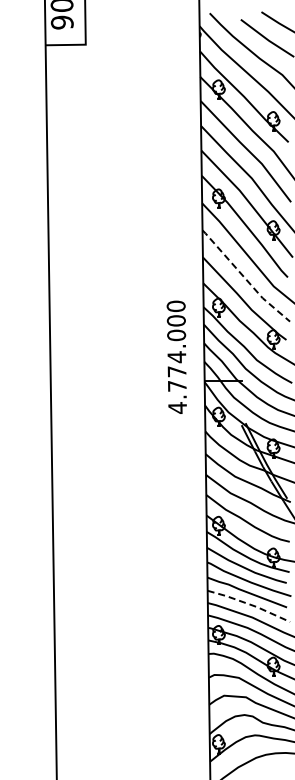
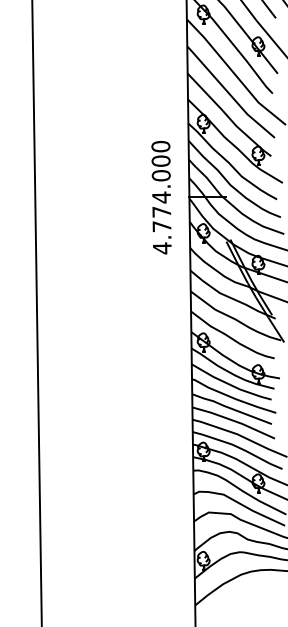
line: (244, 278) -> (229, 94), dashed -> solid
text: (176, 356) -> (161, 196), moved
line: (249, 604) -> (234, 421), dashed -> solid

